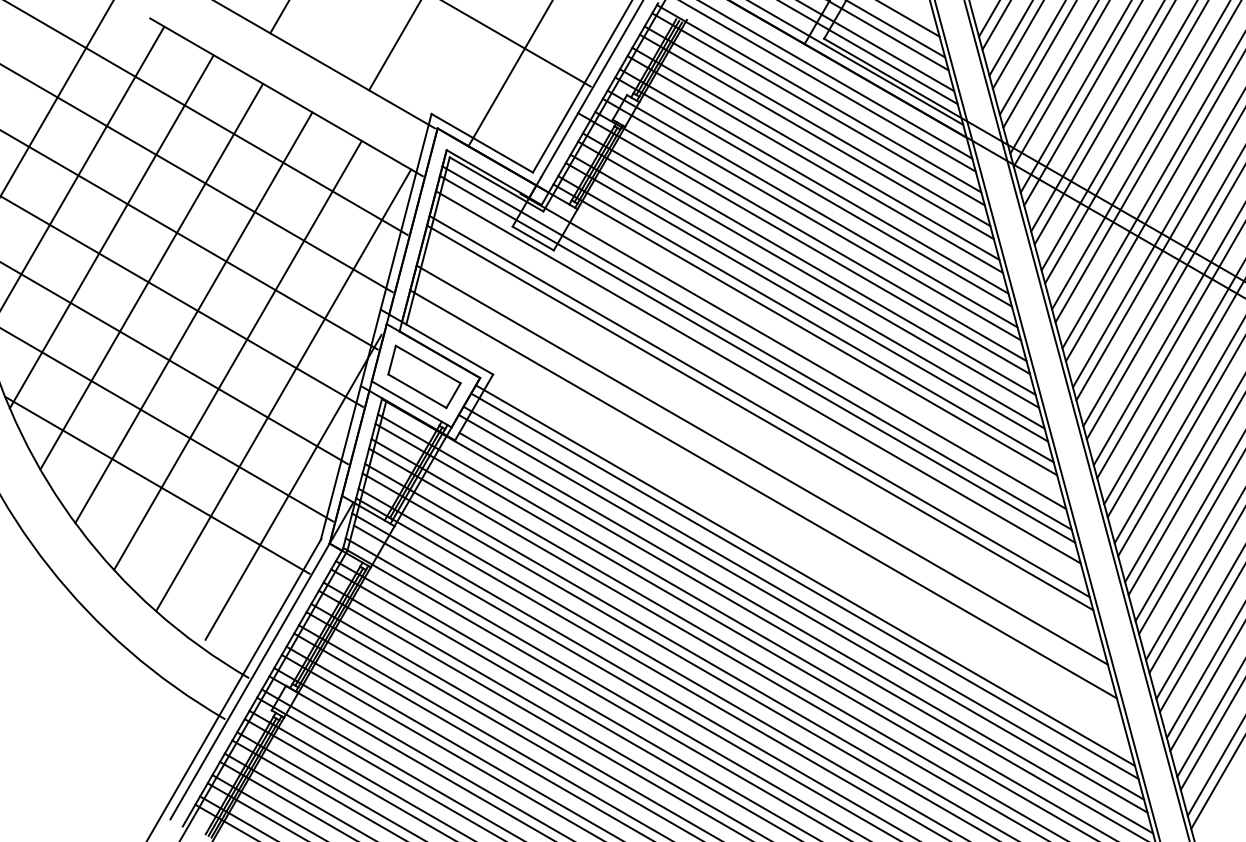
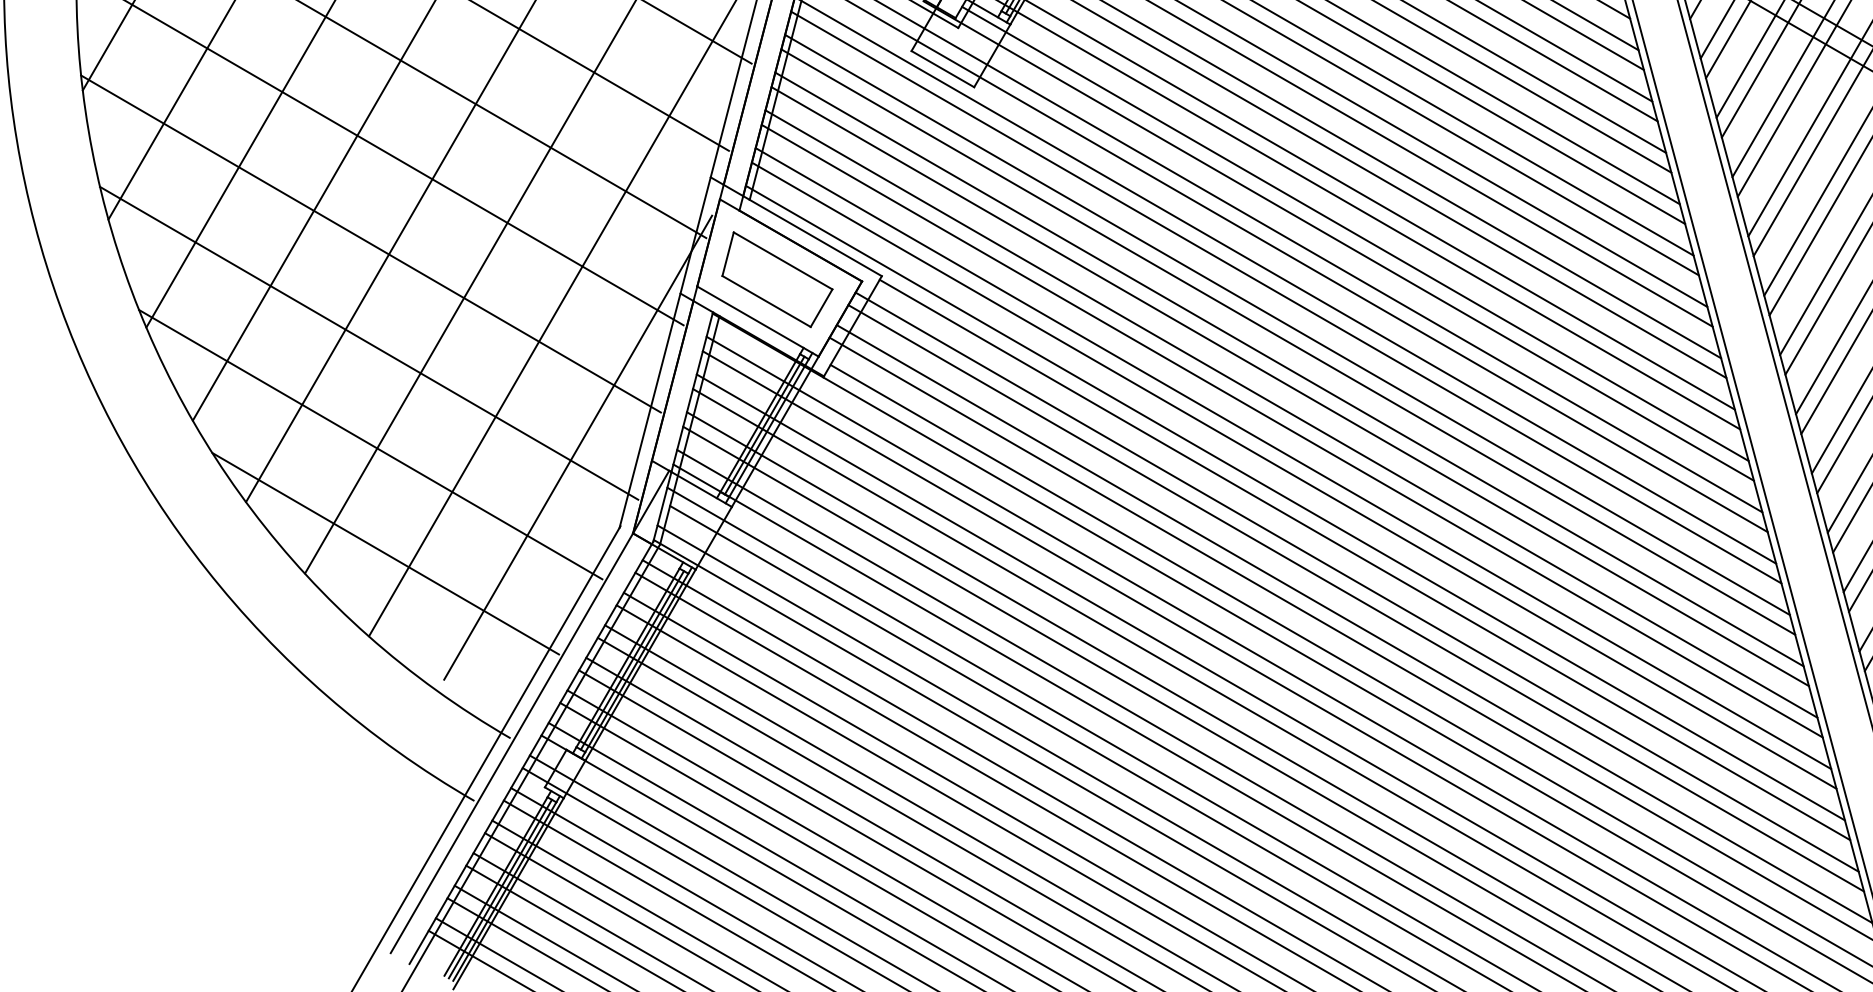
line: (803, 346) -> (1354, 233), added
line: (758, 388) -> (1285, 297), added
line: (760, 435) -> (1288, 368), added
line: (761, 446) -> (1290, 385), added
line: (762, 476) -> (1291, 431), added
line: (763, 505) -> (1293, 475), added
line: (764, 523) -> (1294, 502), added
line: (167, 556) -> (386, 553), added
line: (810, 560) -> (1364, 559), added

